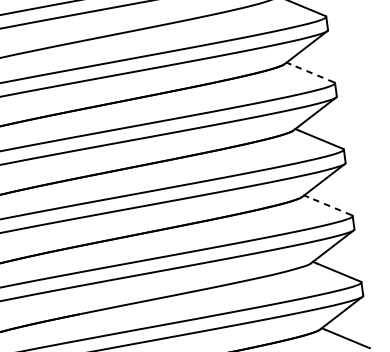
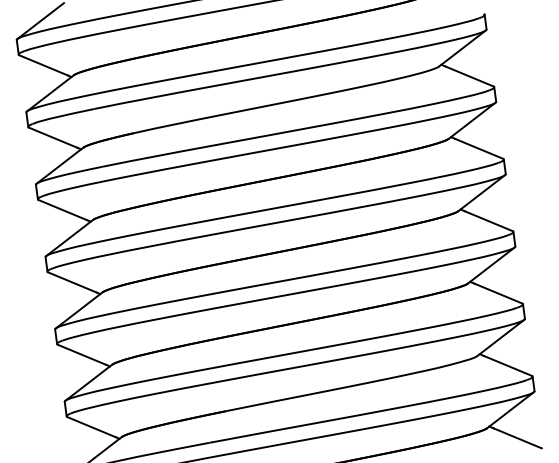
line: (312, 73) -> (479, 148), dashed -> solid
line: (330, 206) -> (498, 293), dashed -> solid

